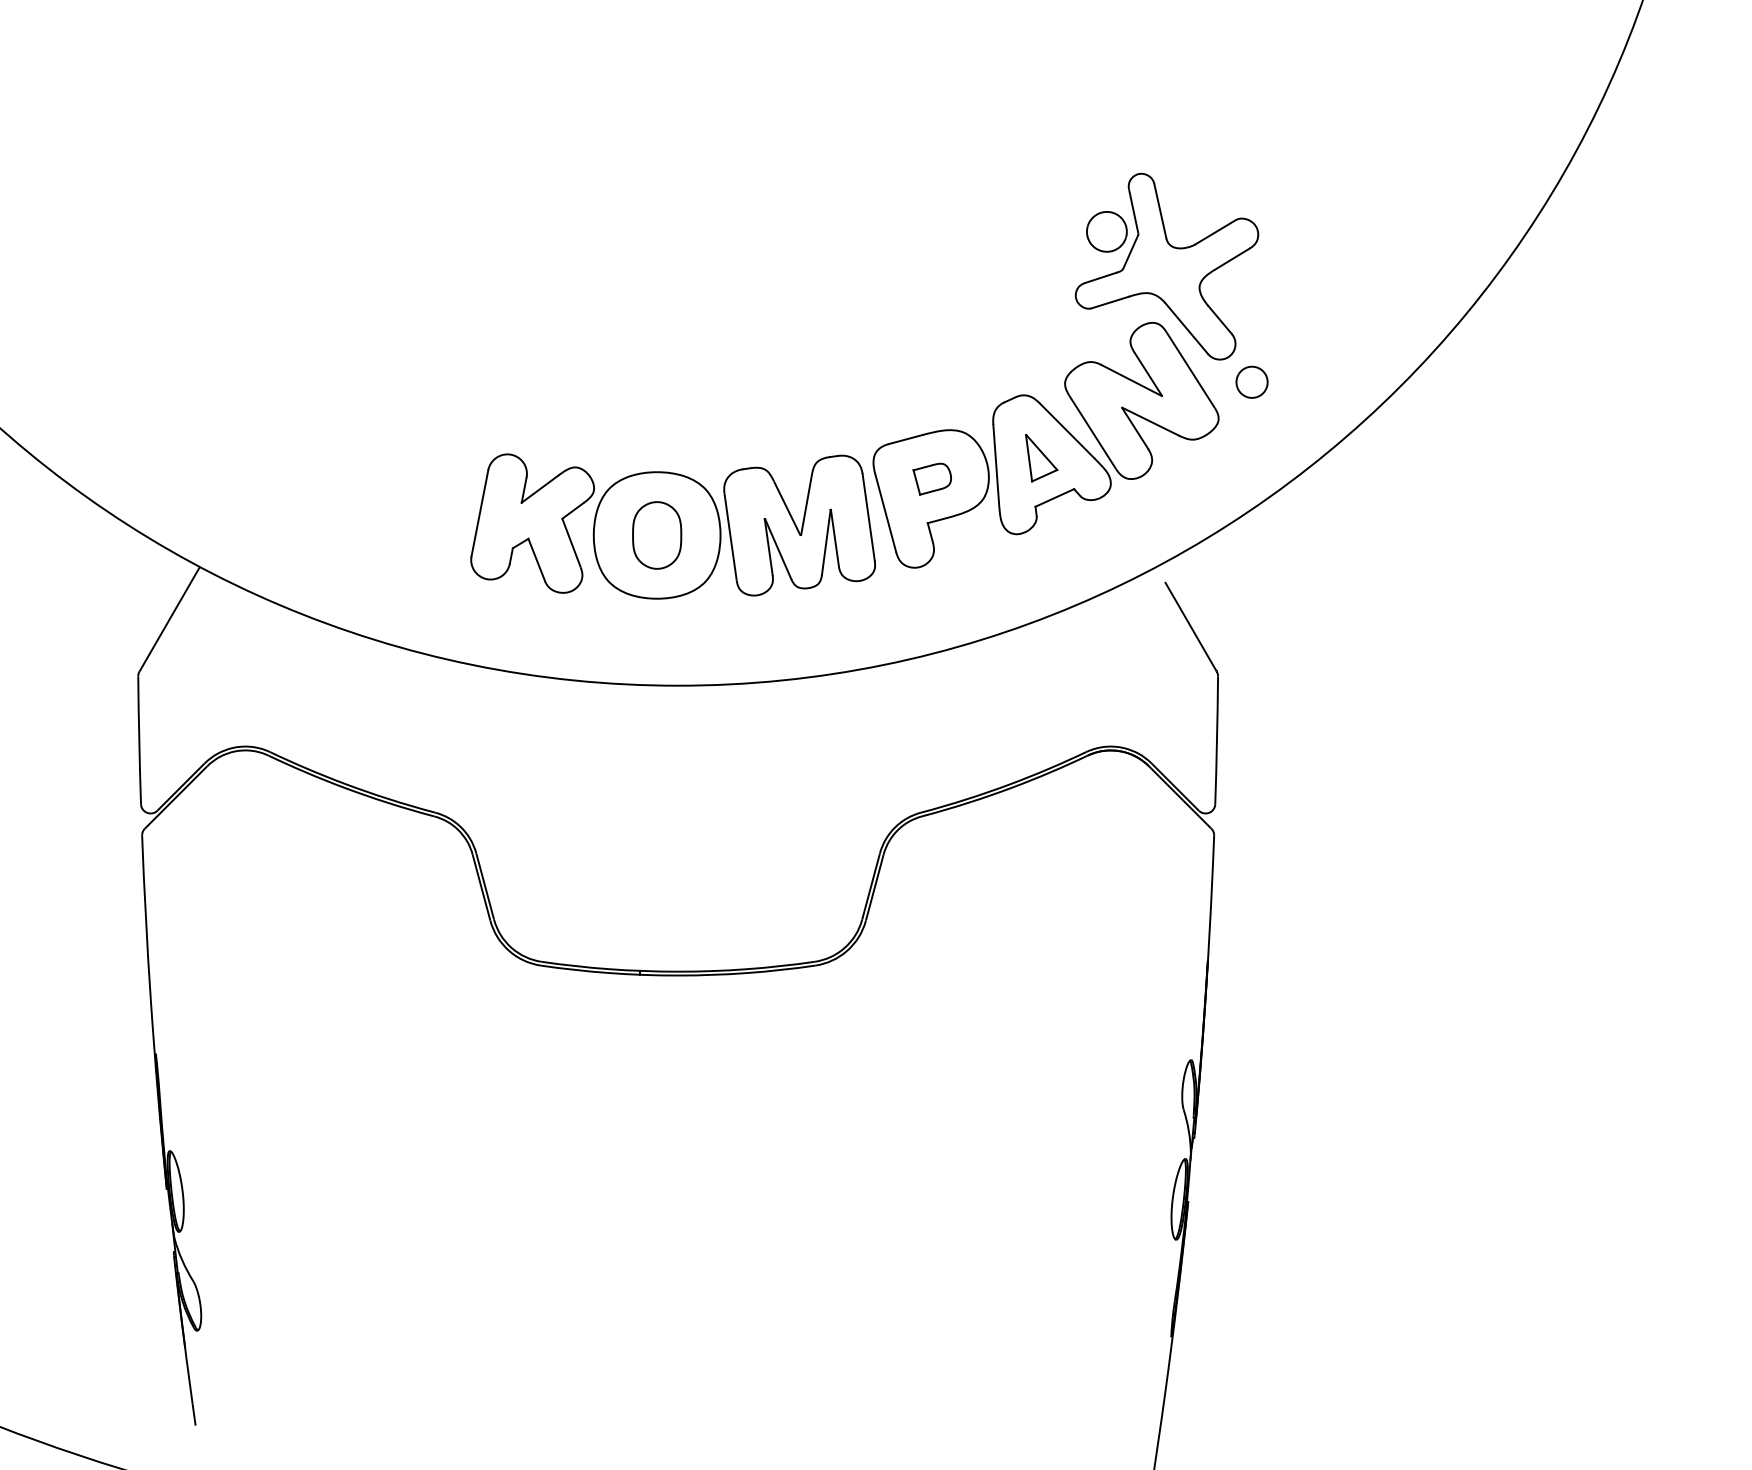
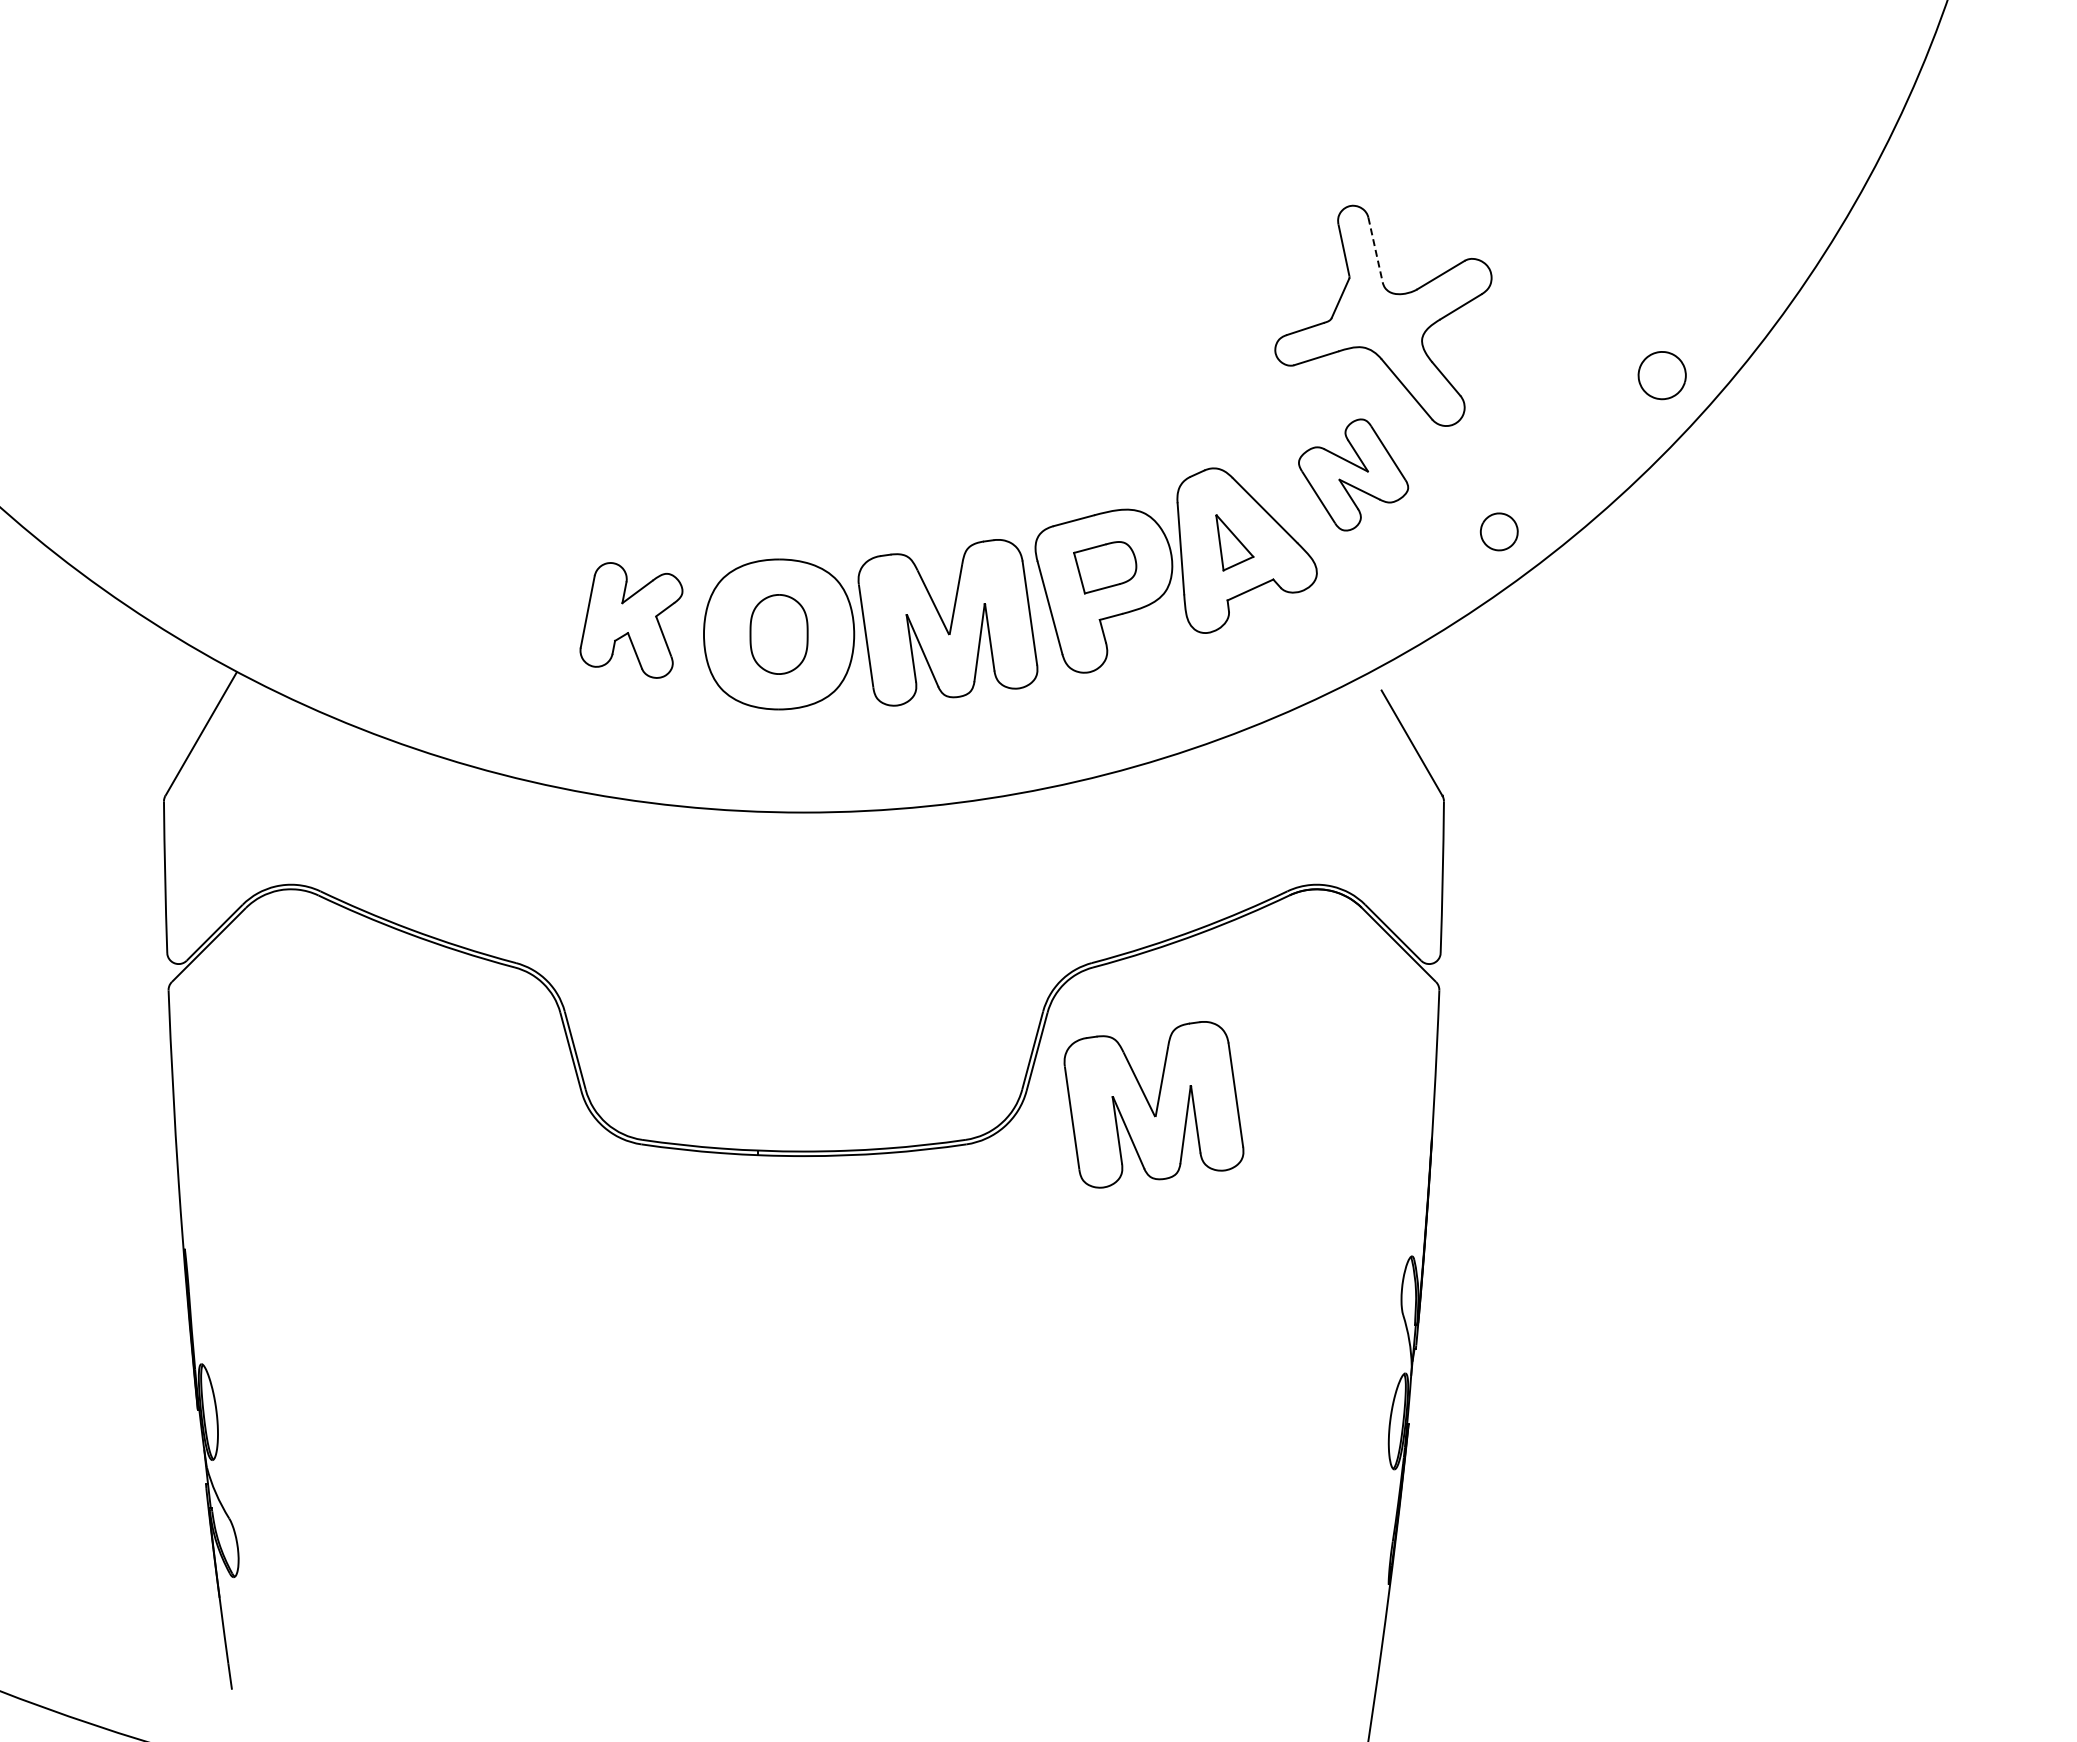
line: (1160, 211) -> (1375, 250), solid -> dashed
part: (1106, 231) -> (1661, 375), moved
part: (1251, 381) -> (1498, 531), moved
part: (1141, 400) -> (1353, 474), size x0.6
part: (932, 478) -> (1105, 567), size x1.4
part: (532, 523) -> (631, 620), size x0.7
part: (973, 931) -> (1153, 1104), added

